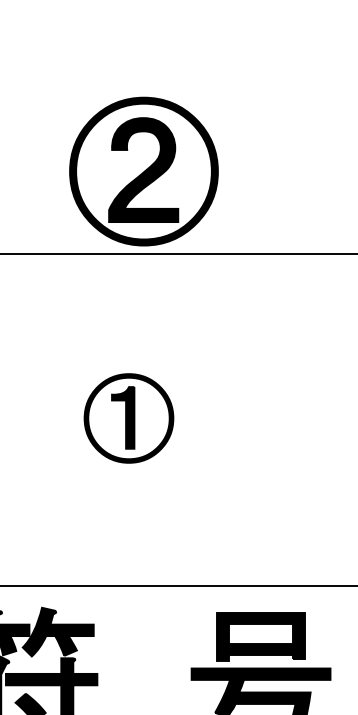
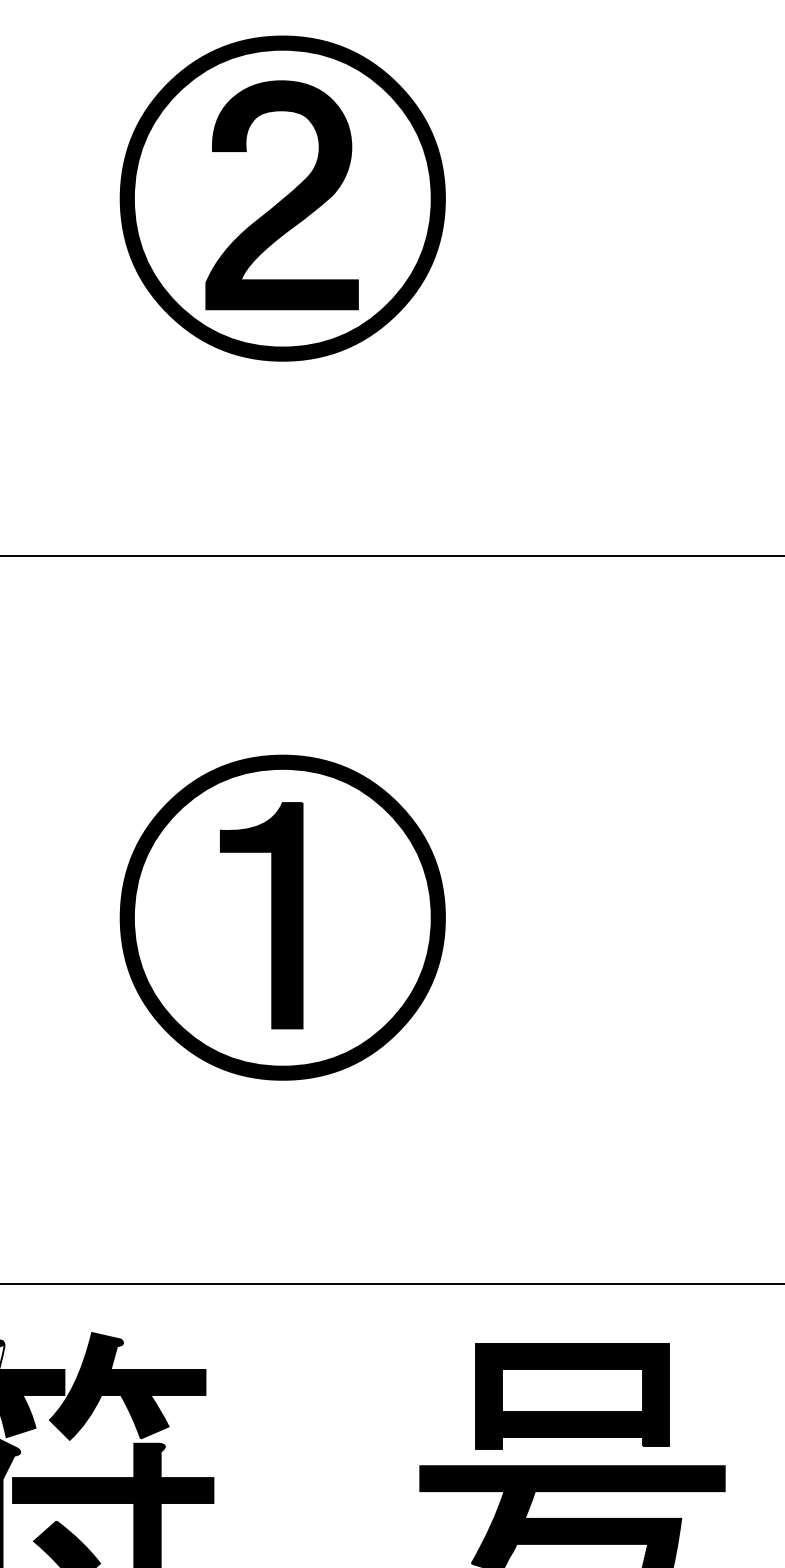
part: (143, 171) -> (281, 198), moved
part: (128, 418) -> (281, 917), size x1.67

